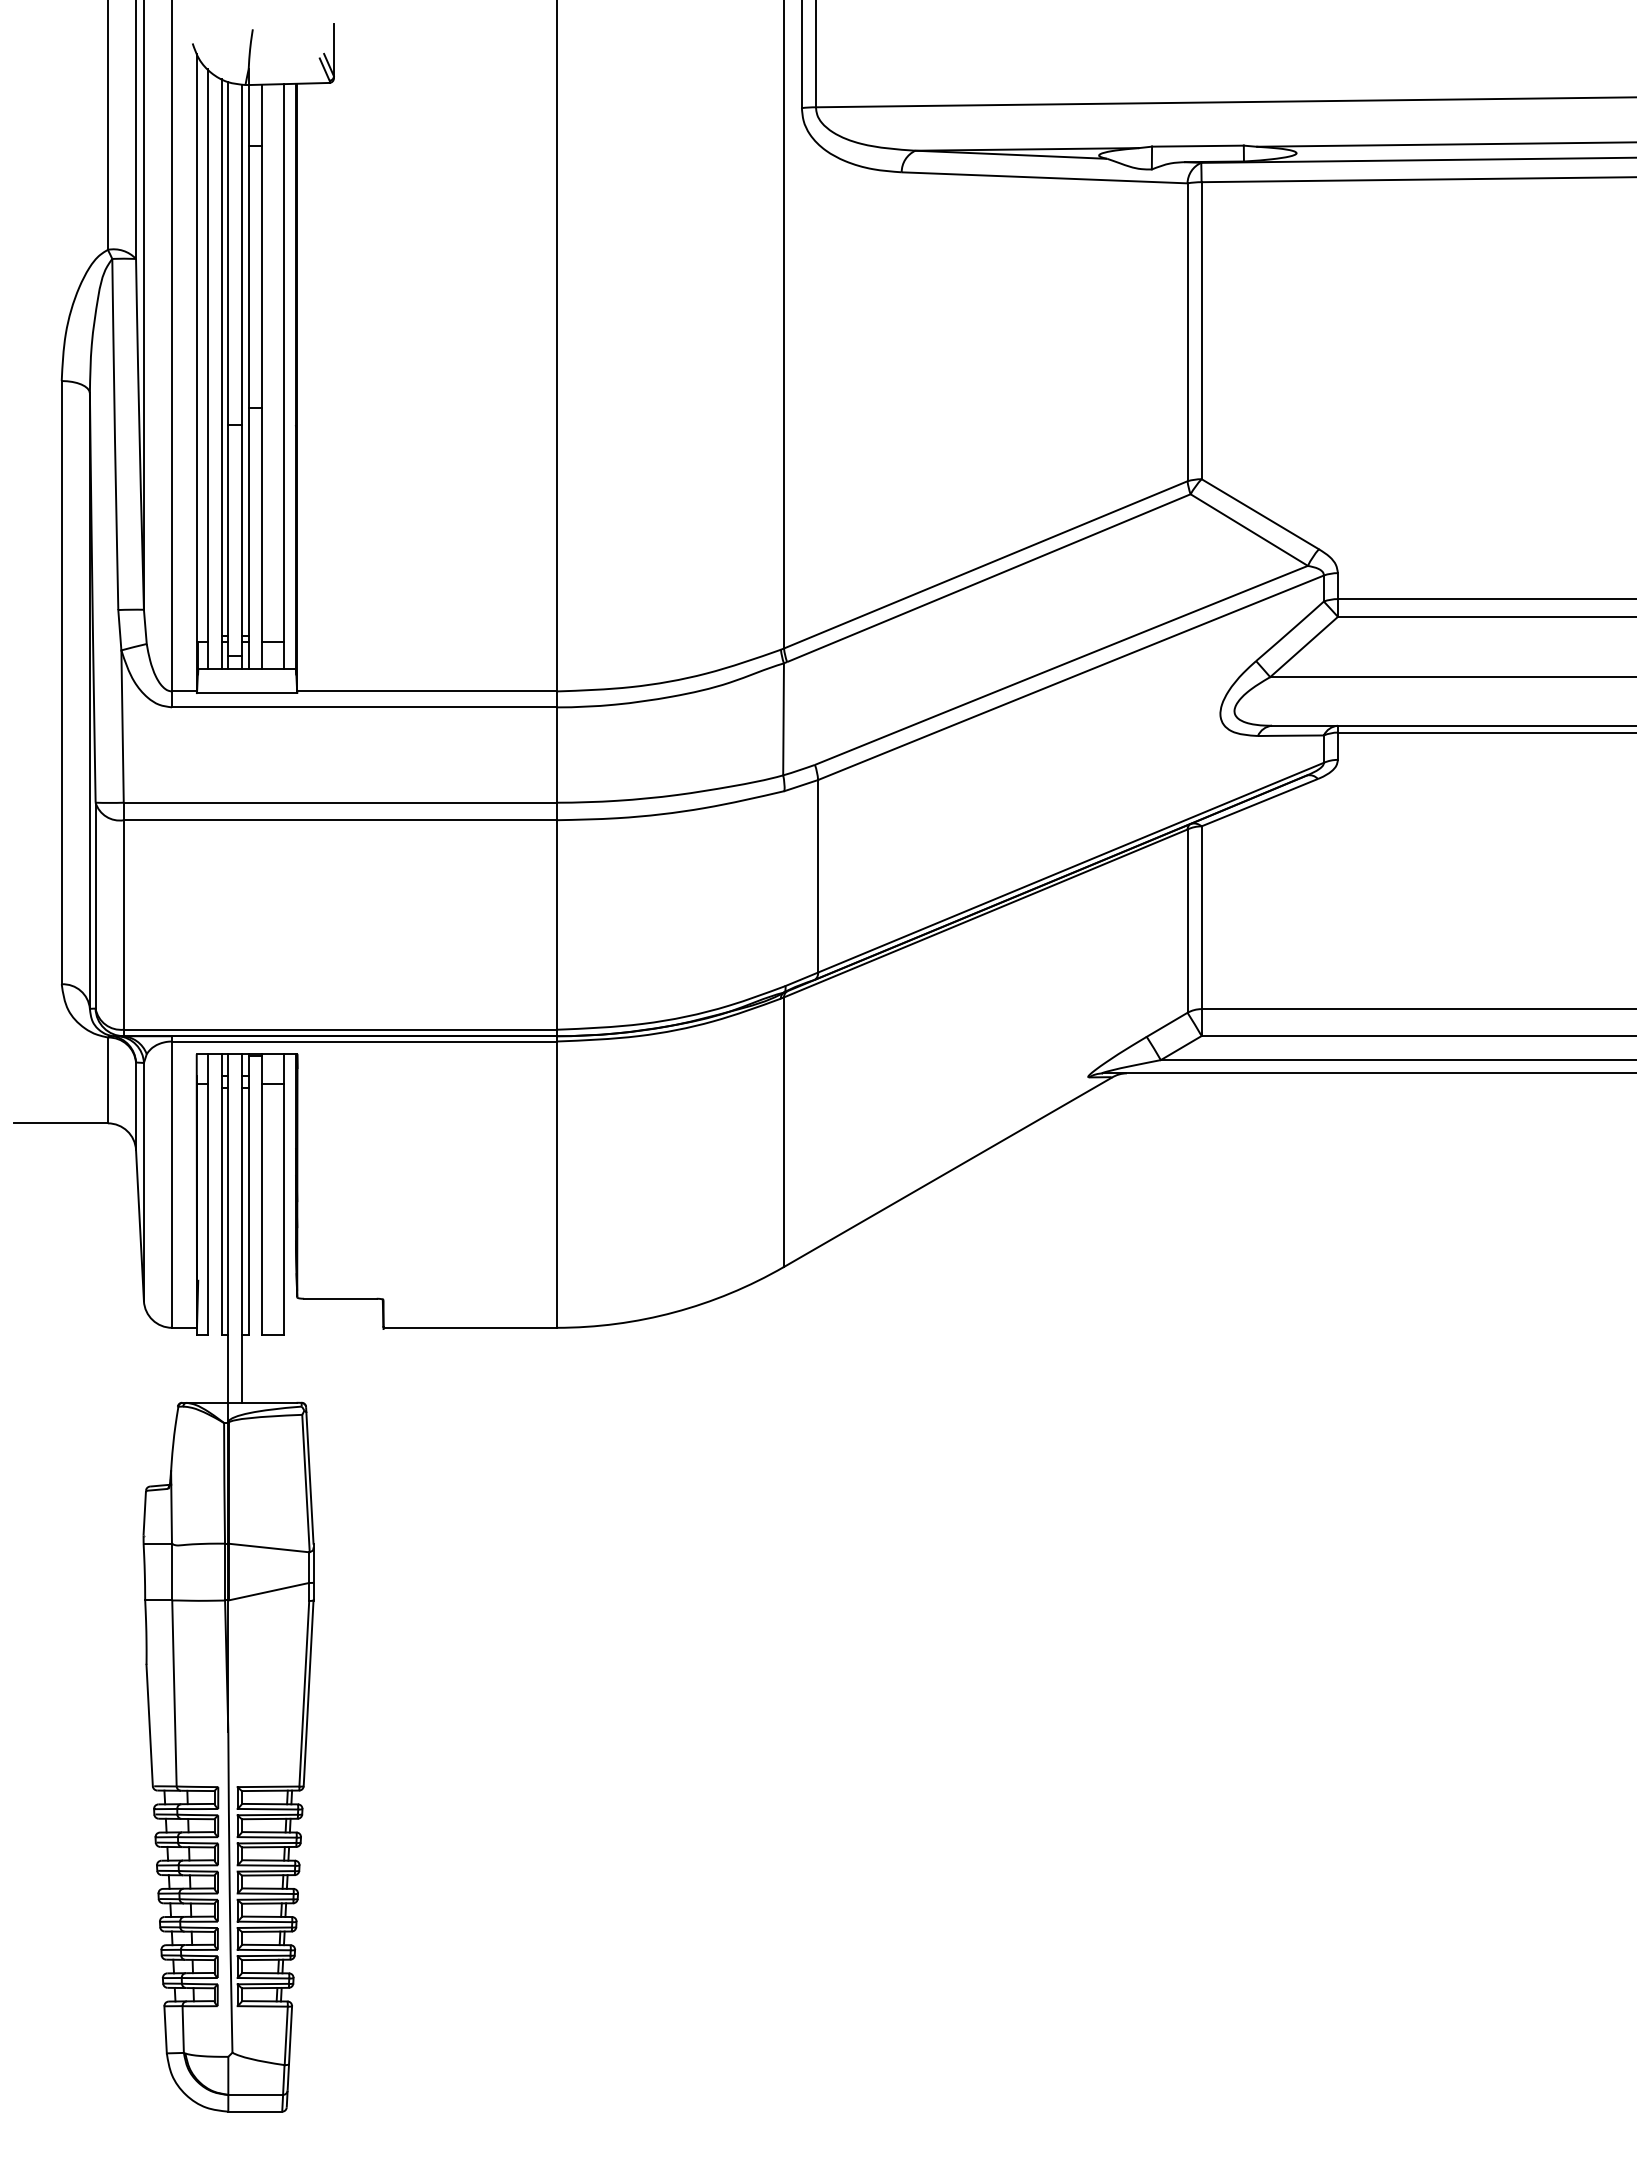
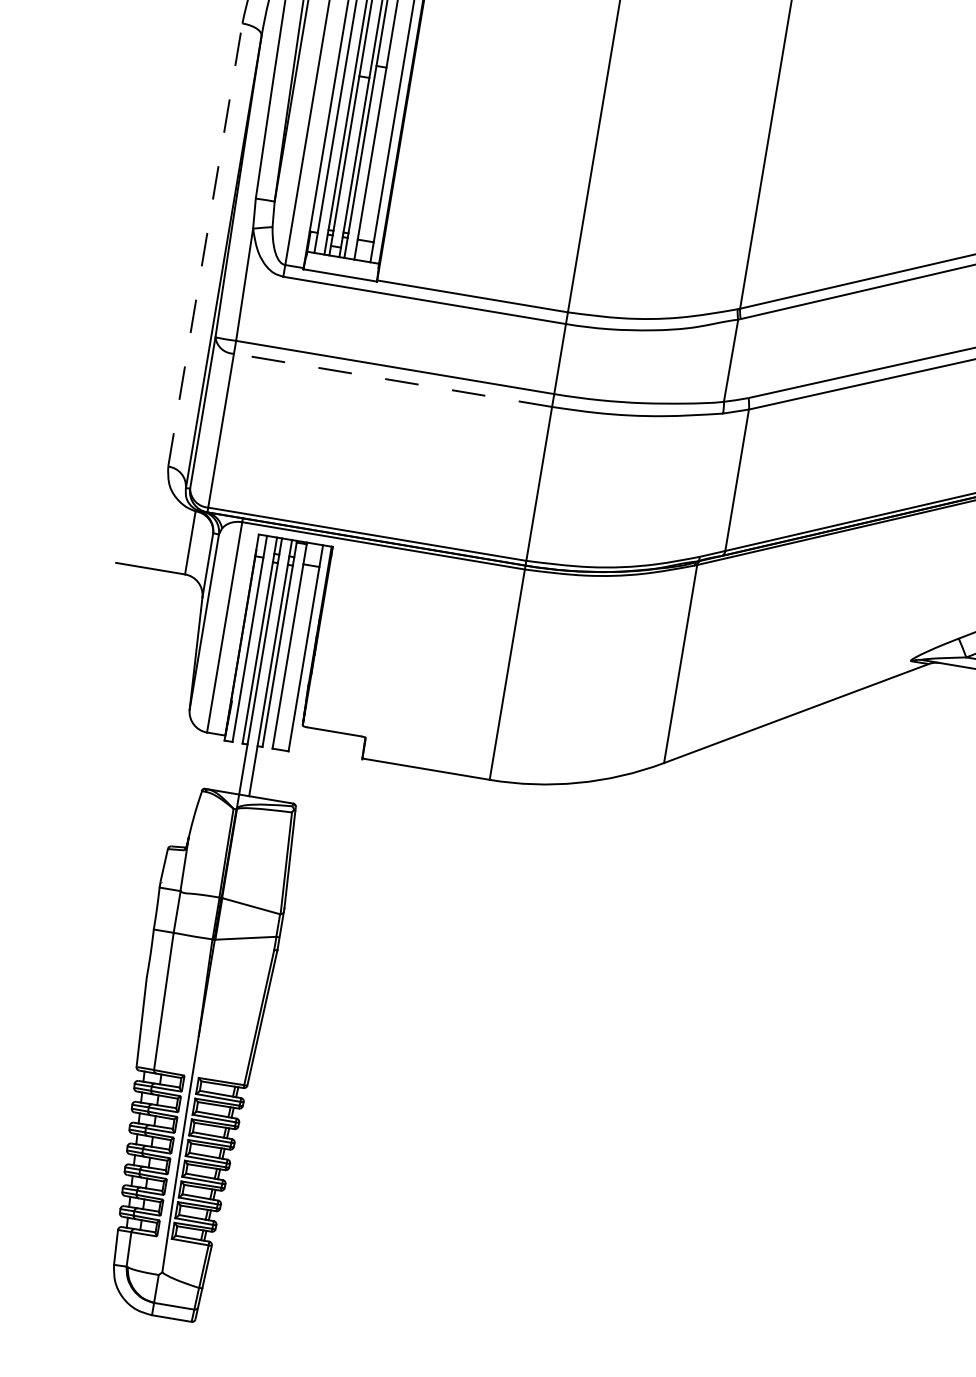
line: (61, 682) -> (205, 244), solid -> dashed
line: (340, 820) -> (393, 380), solid -> dashed

